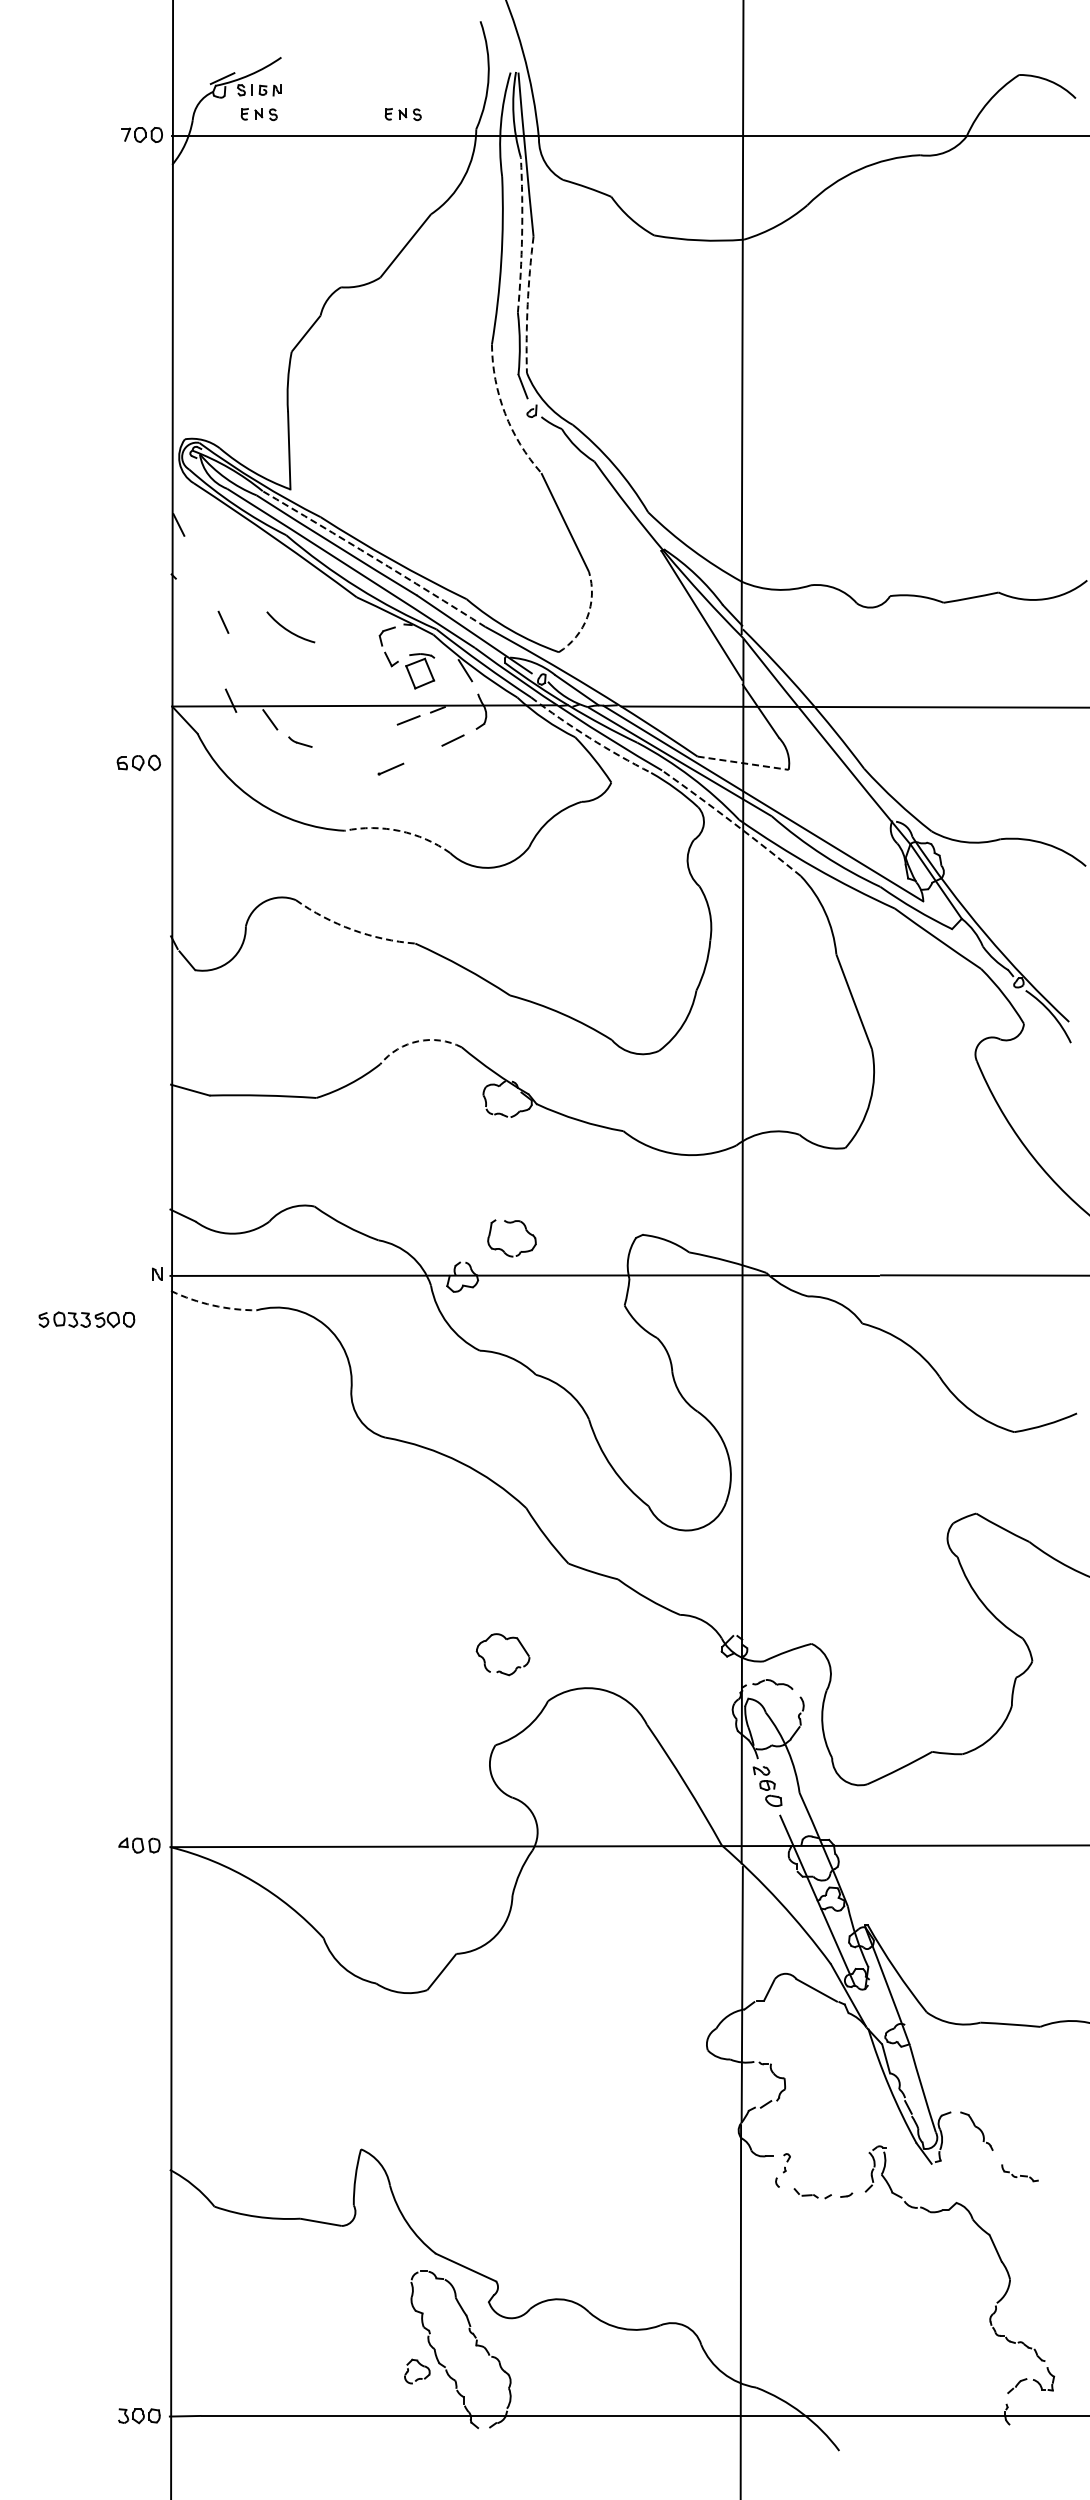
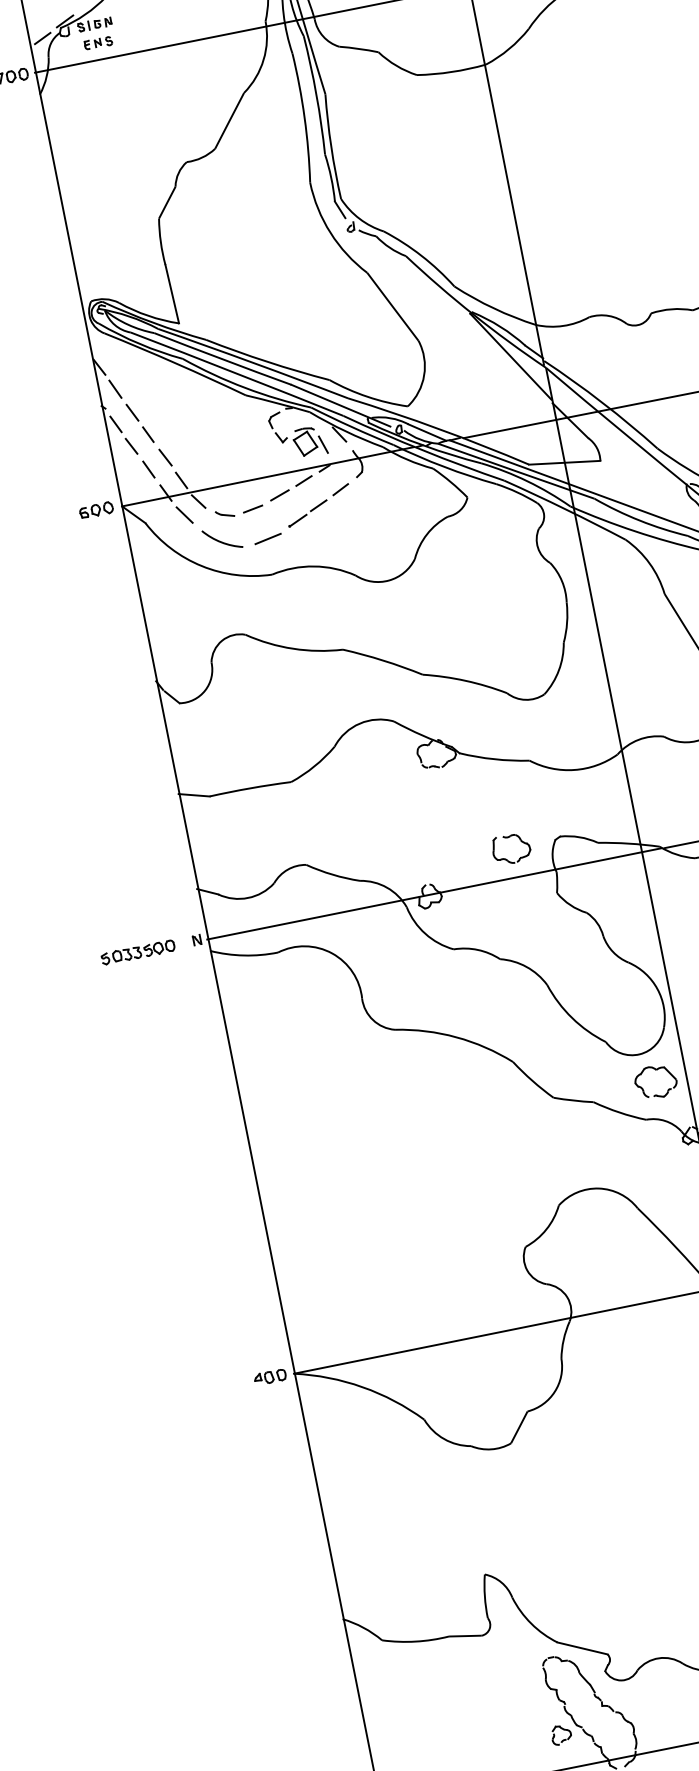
line: (189, 94) -> (42, 38), added
part: (402, 114) -> (207, 21), removed
arc: (522, 235) -> (316, 95), dashed -> solid
arc: (527, 304) -> (331, 146), dashed -> solid
arc: (505, 413) -> (330, 233), dashed -> solid
line: (192, 556) -> (114, 389), added
arc: (374, 558) -> (253, 363), dashed -> solid
line: (208, 590) -> (132, 412), added
line: (185, 601) -> (116, 424), added
arc: (587, 617) -> (424, 375), dashed -> solid
arc: (288, 629) -> (220, 541), moved
line: (198, 632) -> (130, 446), added
line: (239, 655) -> (165, 457), added
line: (215, 666) -> (148, 469), added
line: (442, 678) -> (323, 444), added
line: (253, 688) -> (181, 480), added
line: (374, 732) -> (279, 495), added
line: (249, 733) -> (184, 515), added
arc: (589, 737) -> (444, 466), dashed -> solid
line: (336, 742) -> (252, 508), added
line: (420, 755) -> (318, 505), added
part: (138, 762) -> (96, 509), moved
line: (743, 763) -> (565, 462), dashed -> solid
line: (348, 784) -> (267, 538), added
arc: (732, 822) -> (565, 509), dashed -> solid
arc: (399, 831) -> (313, 566), dashed -> solid
arc: (352, 929) -> (293, 648), dashed -> solid
arc: (418, 1041) -> (360, 723), dashed -> solid
part: (504, 1250) -> (507, 859), moved
arc: (212, 1305) -> (243, 955), dashed -> solid
part: (86, 1319) -> (137, 952), moved
part: (507, 1640) -> (657, 1070), moved

